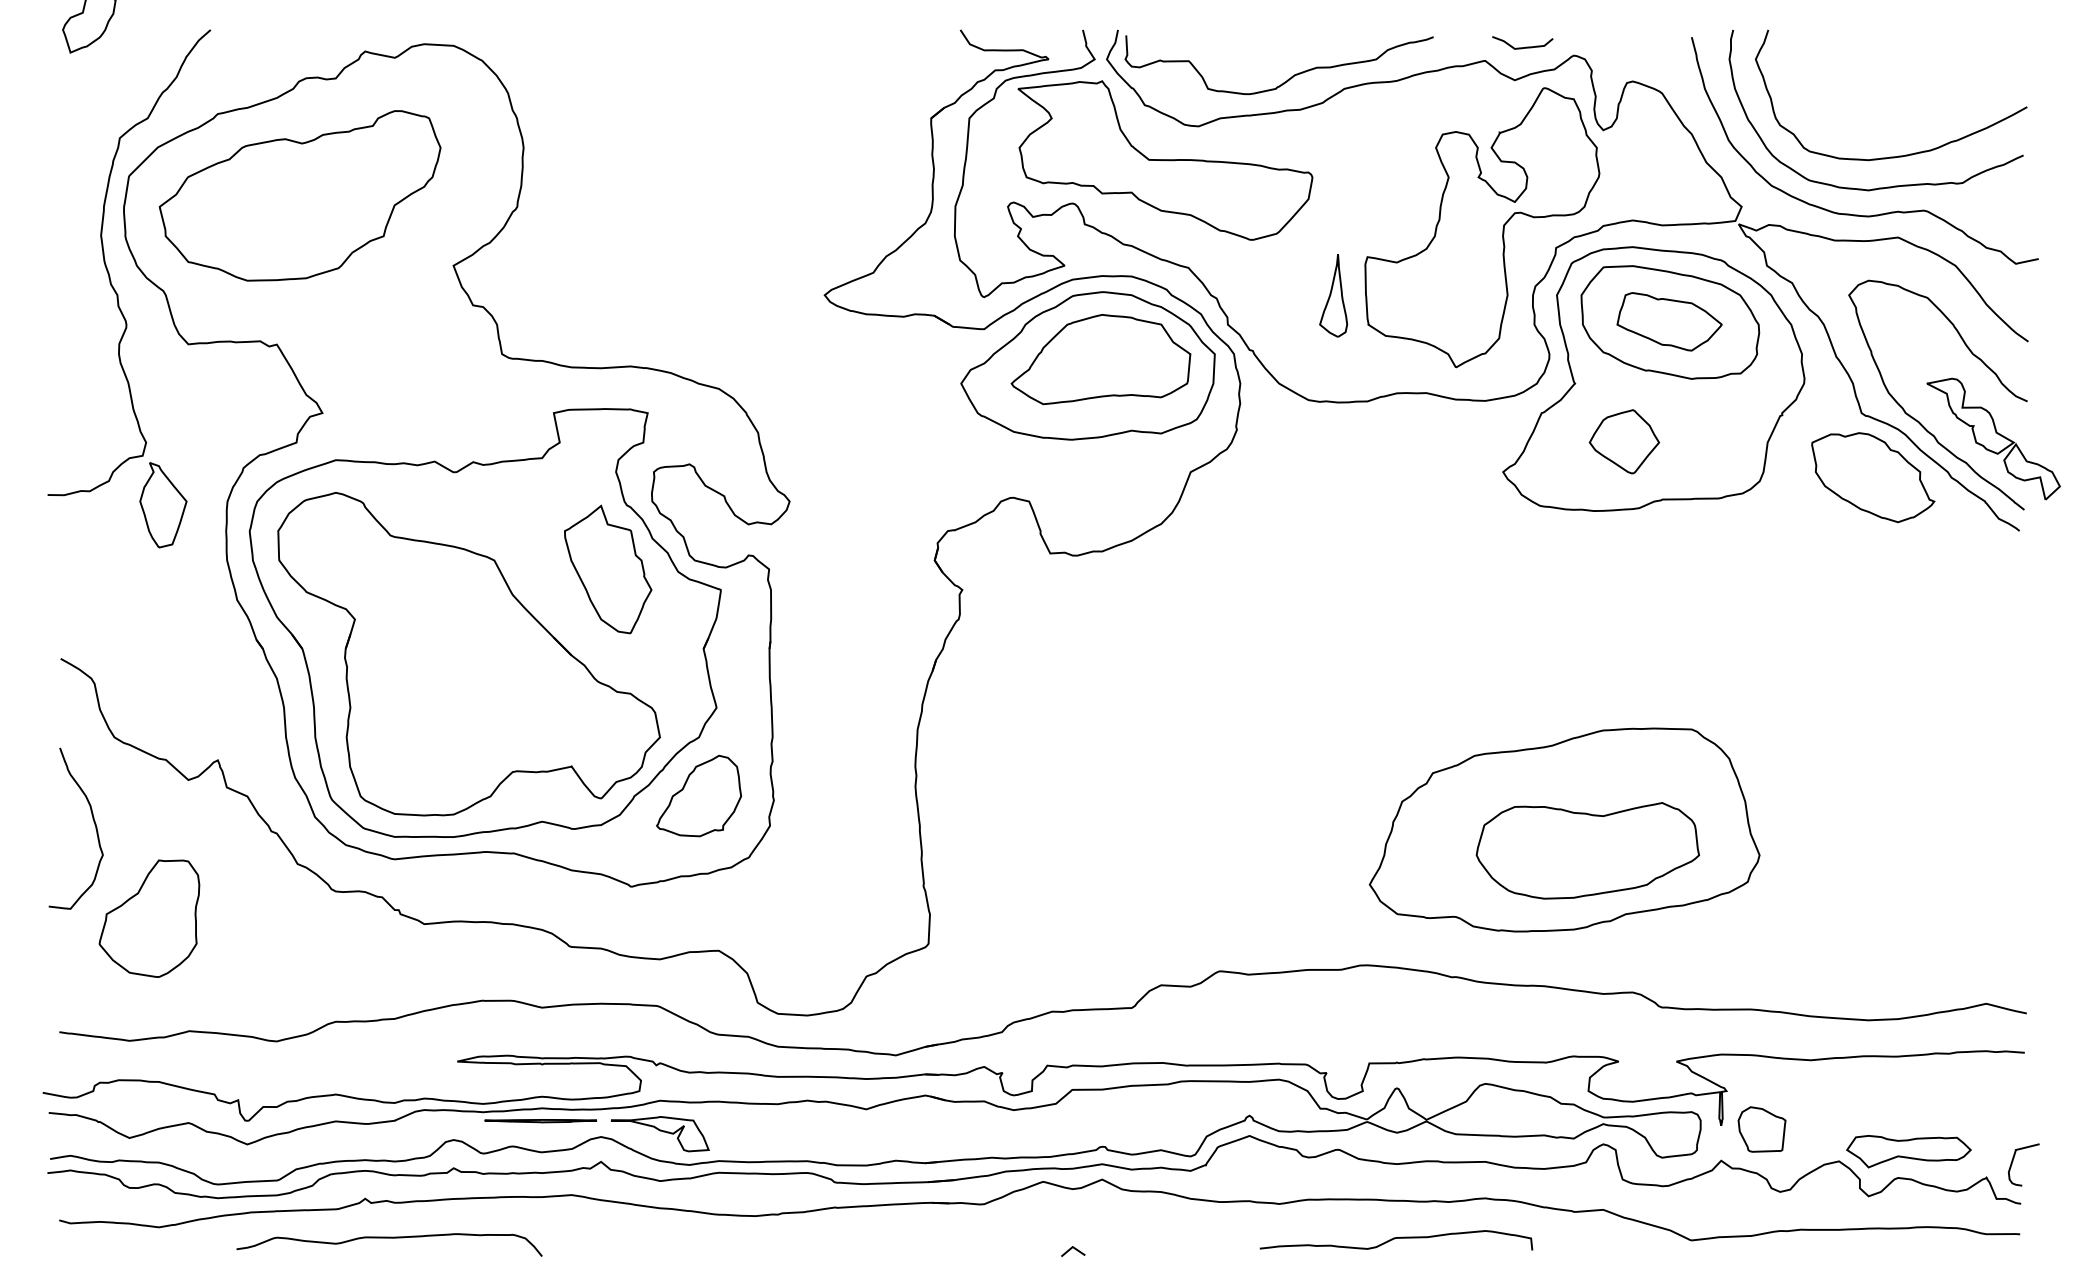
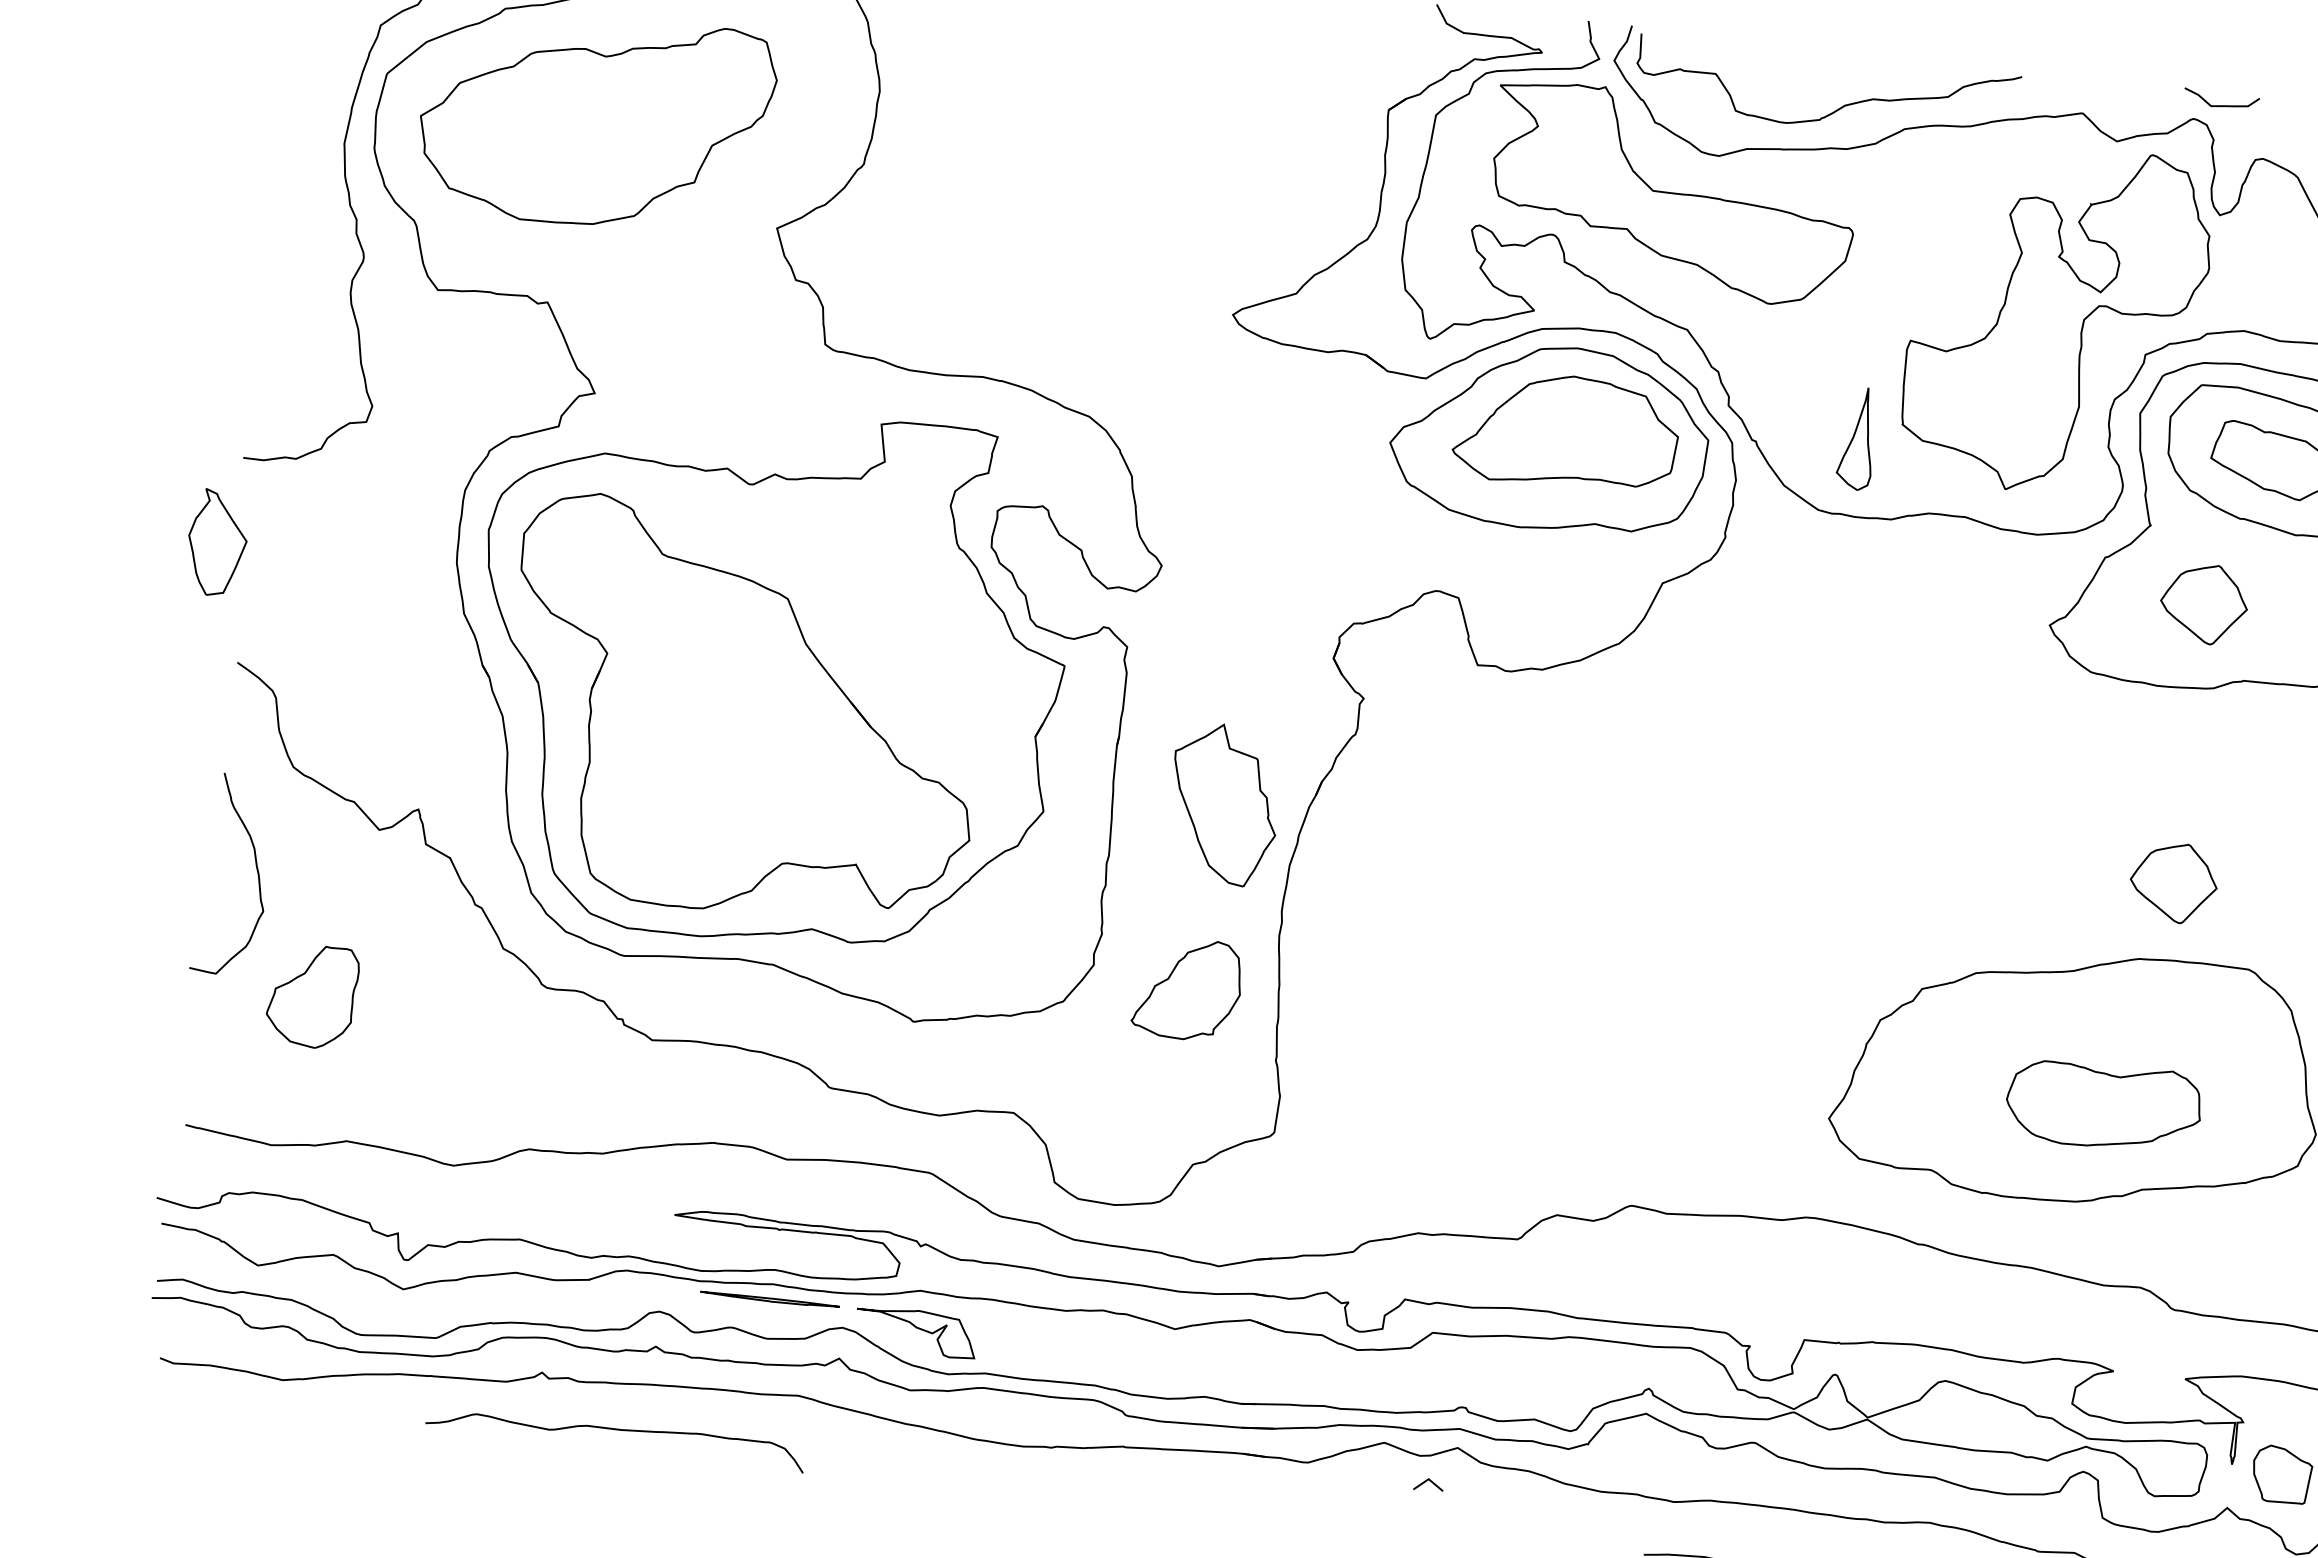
curve: (1525, 46) -> (2224, 104), moved
part: (1333, 295) -> (1857, 438), moved
part: (163, 505) -> (217, 543), moved
part: (608, 569) -> (1224, 804), moved
part: (1624, 666) -> (2173, 882), added
part: (699, 795) -> (1188, 988), moved
part: (1587, 850) -> (2103, 1105), size x0.7
part: (149, 918) -> (312, 996), size x0.7
curve: (389, 1238) -> (616, 1430), moved
line: (1074, 1249) -> (1430, 1482), moved

